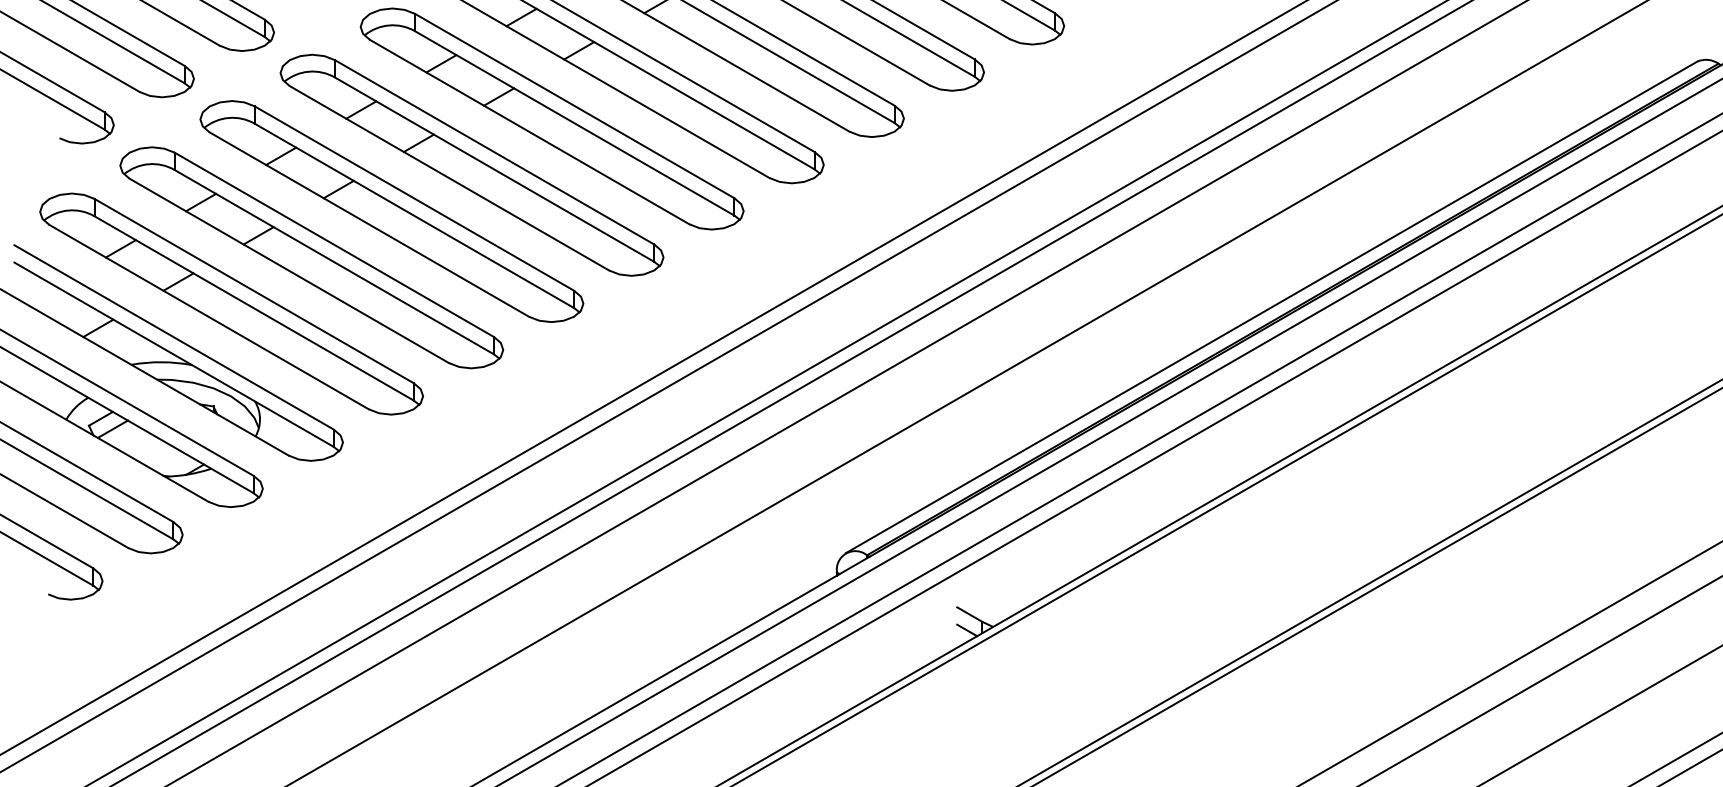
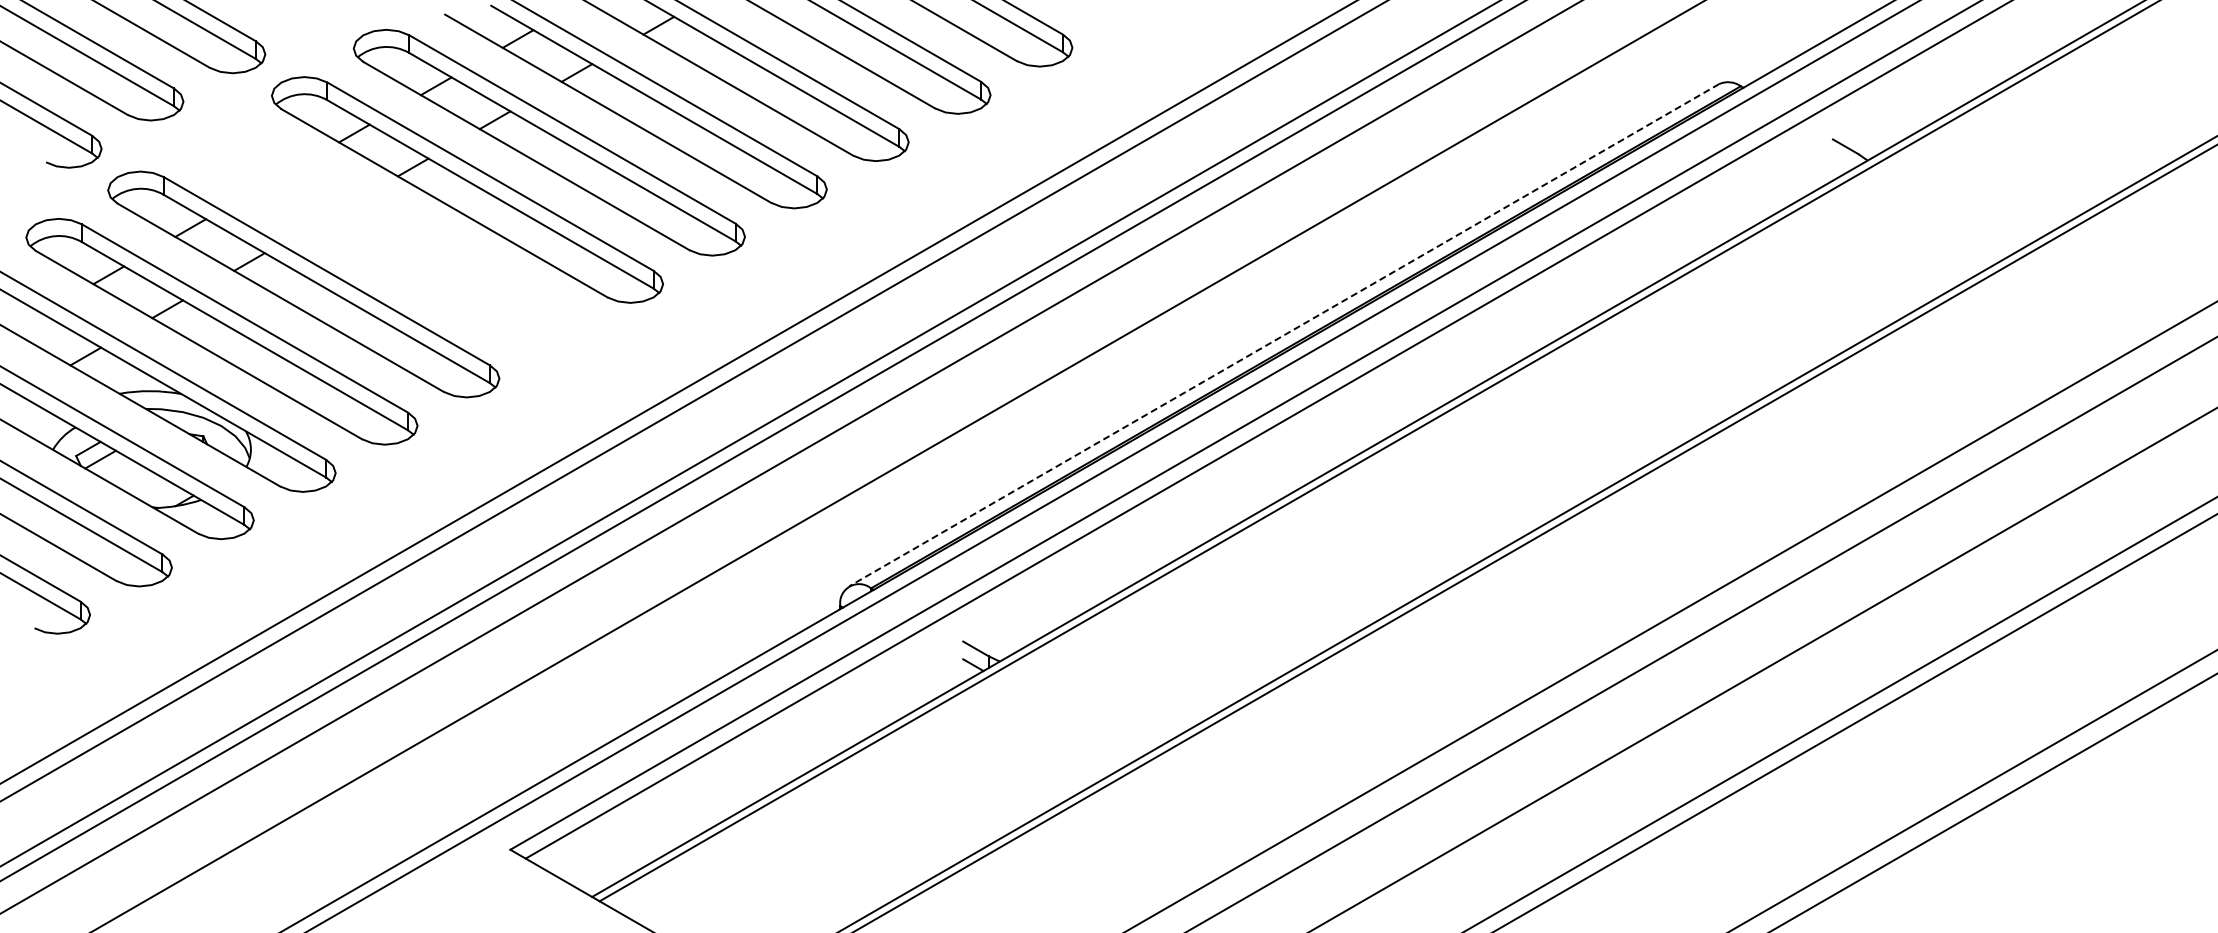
part: (391, 211) -> (385, 237), removed
line: (1270, 307) -> (1283, 335), solid -> dashed

